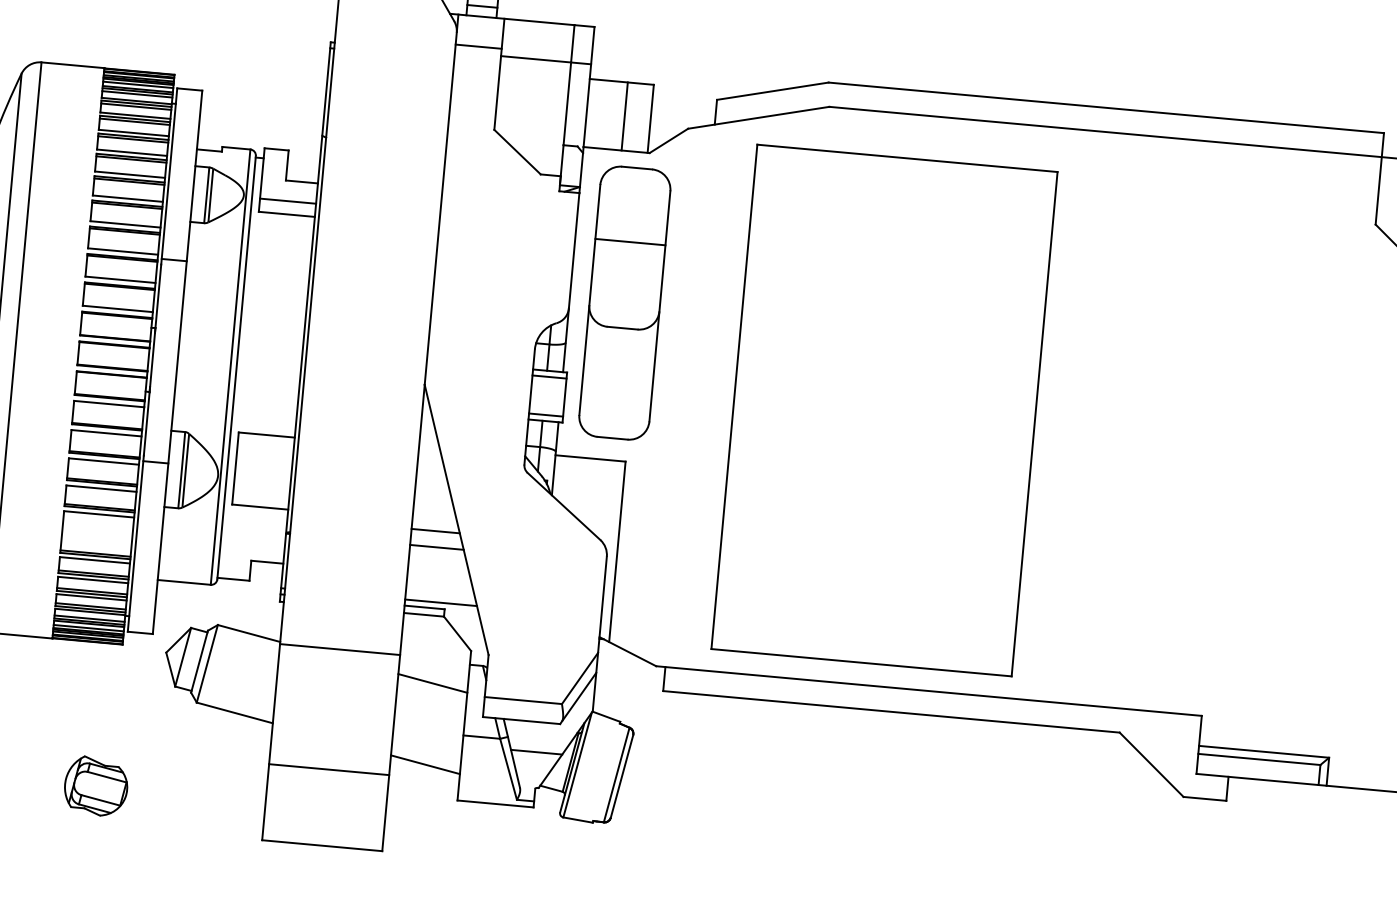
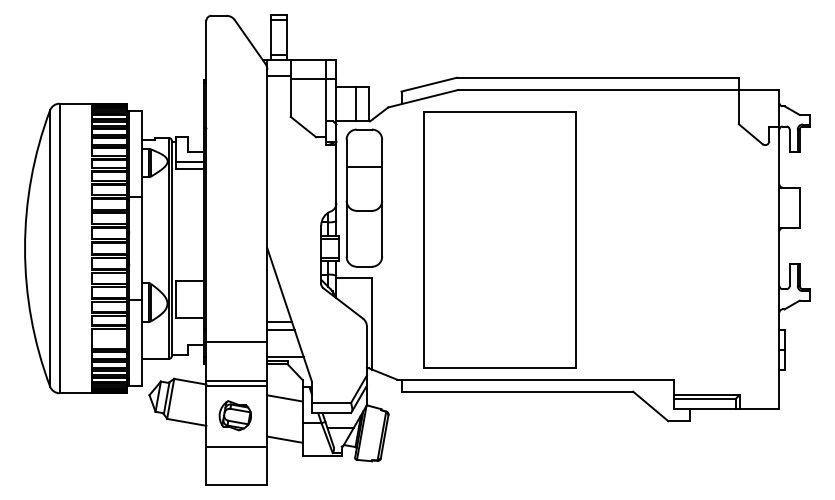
line: (347, 562) -> (236, 341), added
line: (340, 639) -> (236, 380), added
part: (94, 785) -> (234, 415), moved

